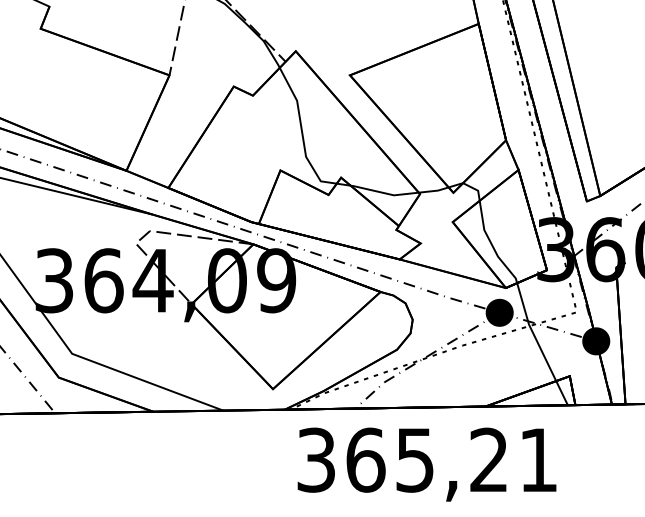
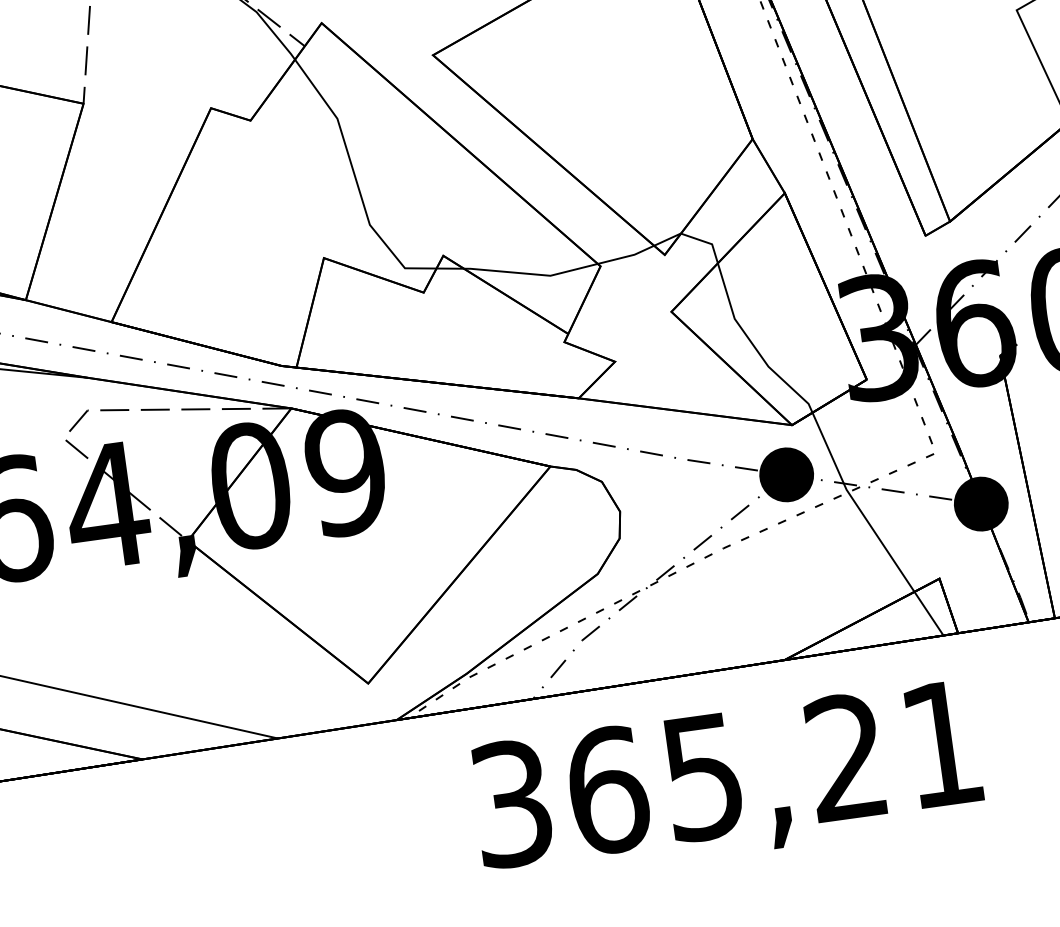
text: (426, 464) -> (726, 782), moved

